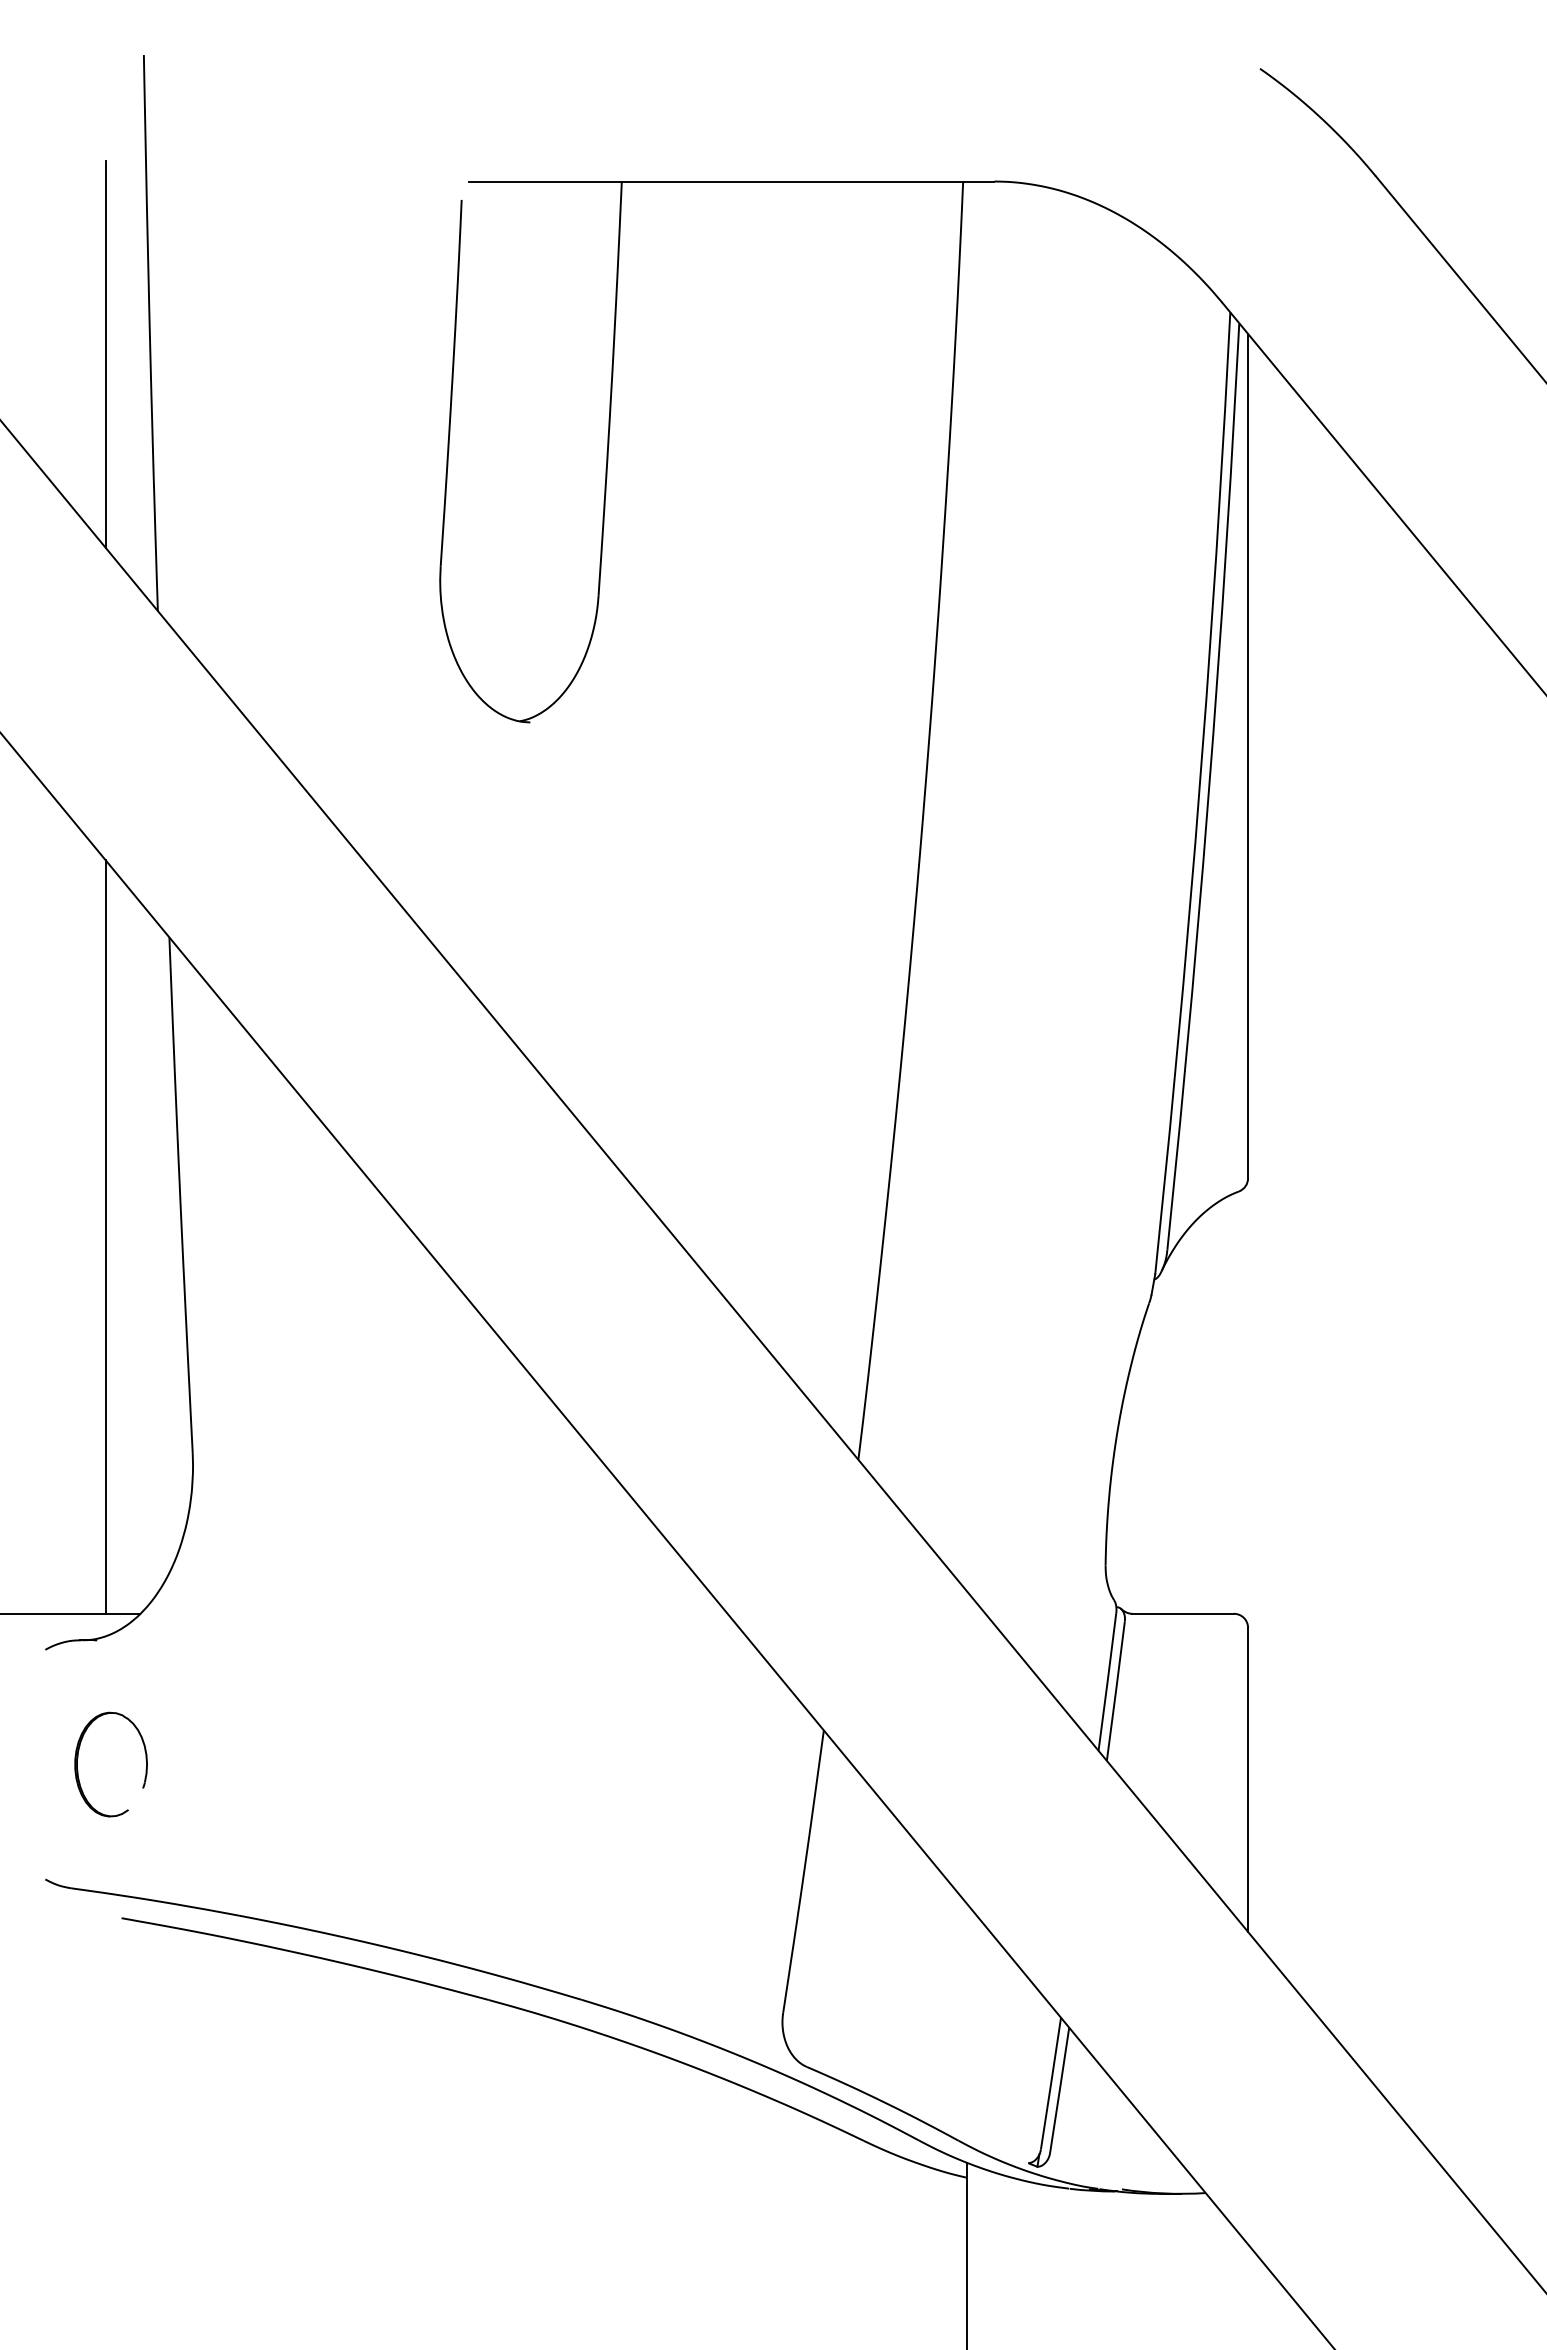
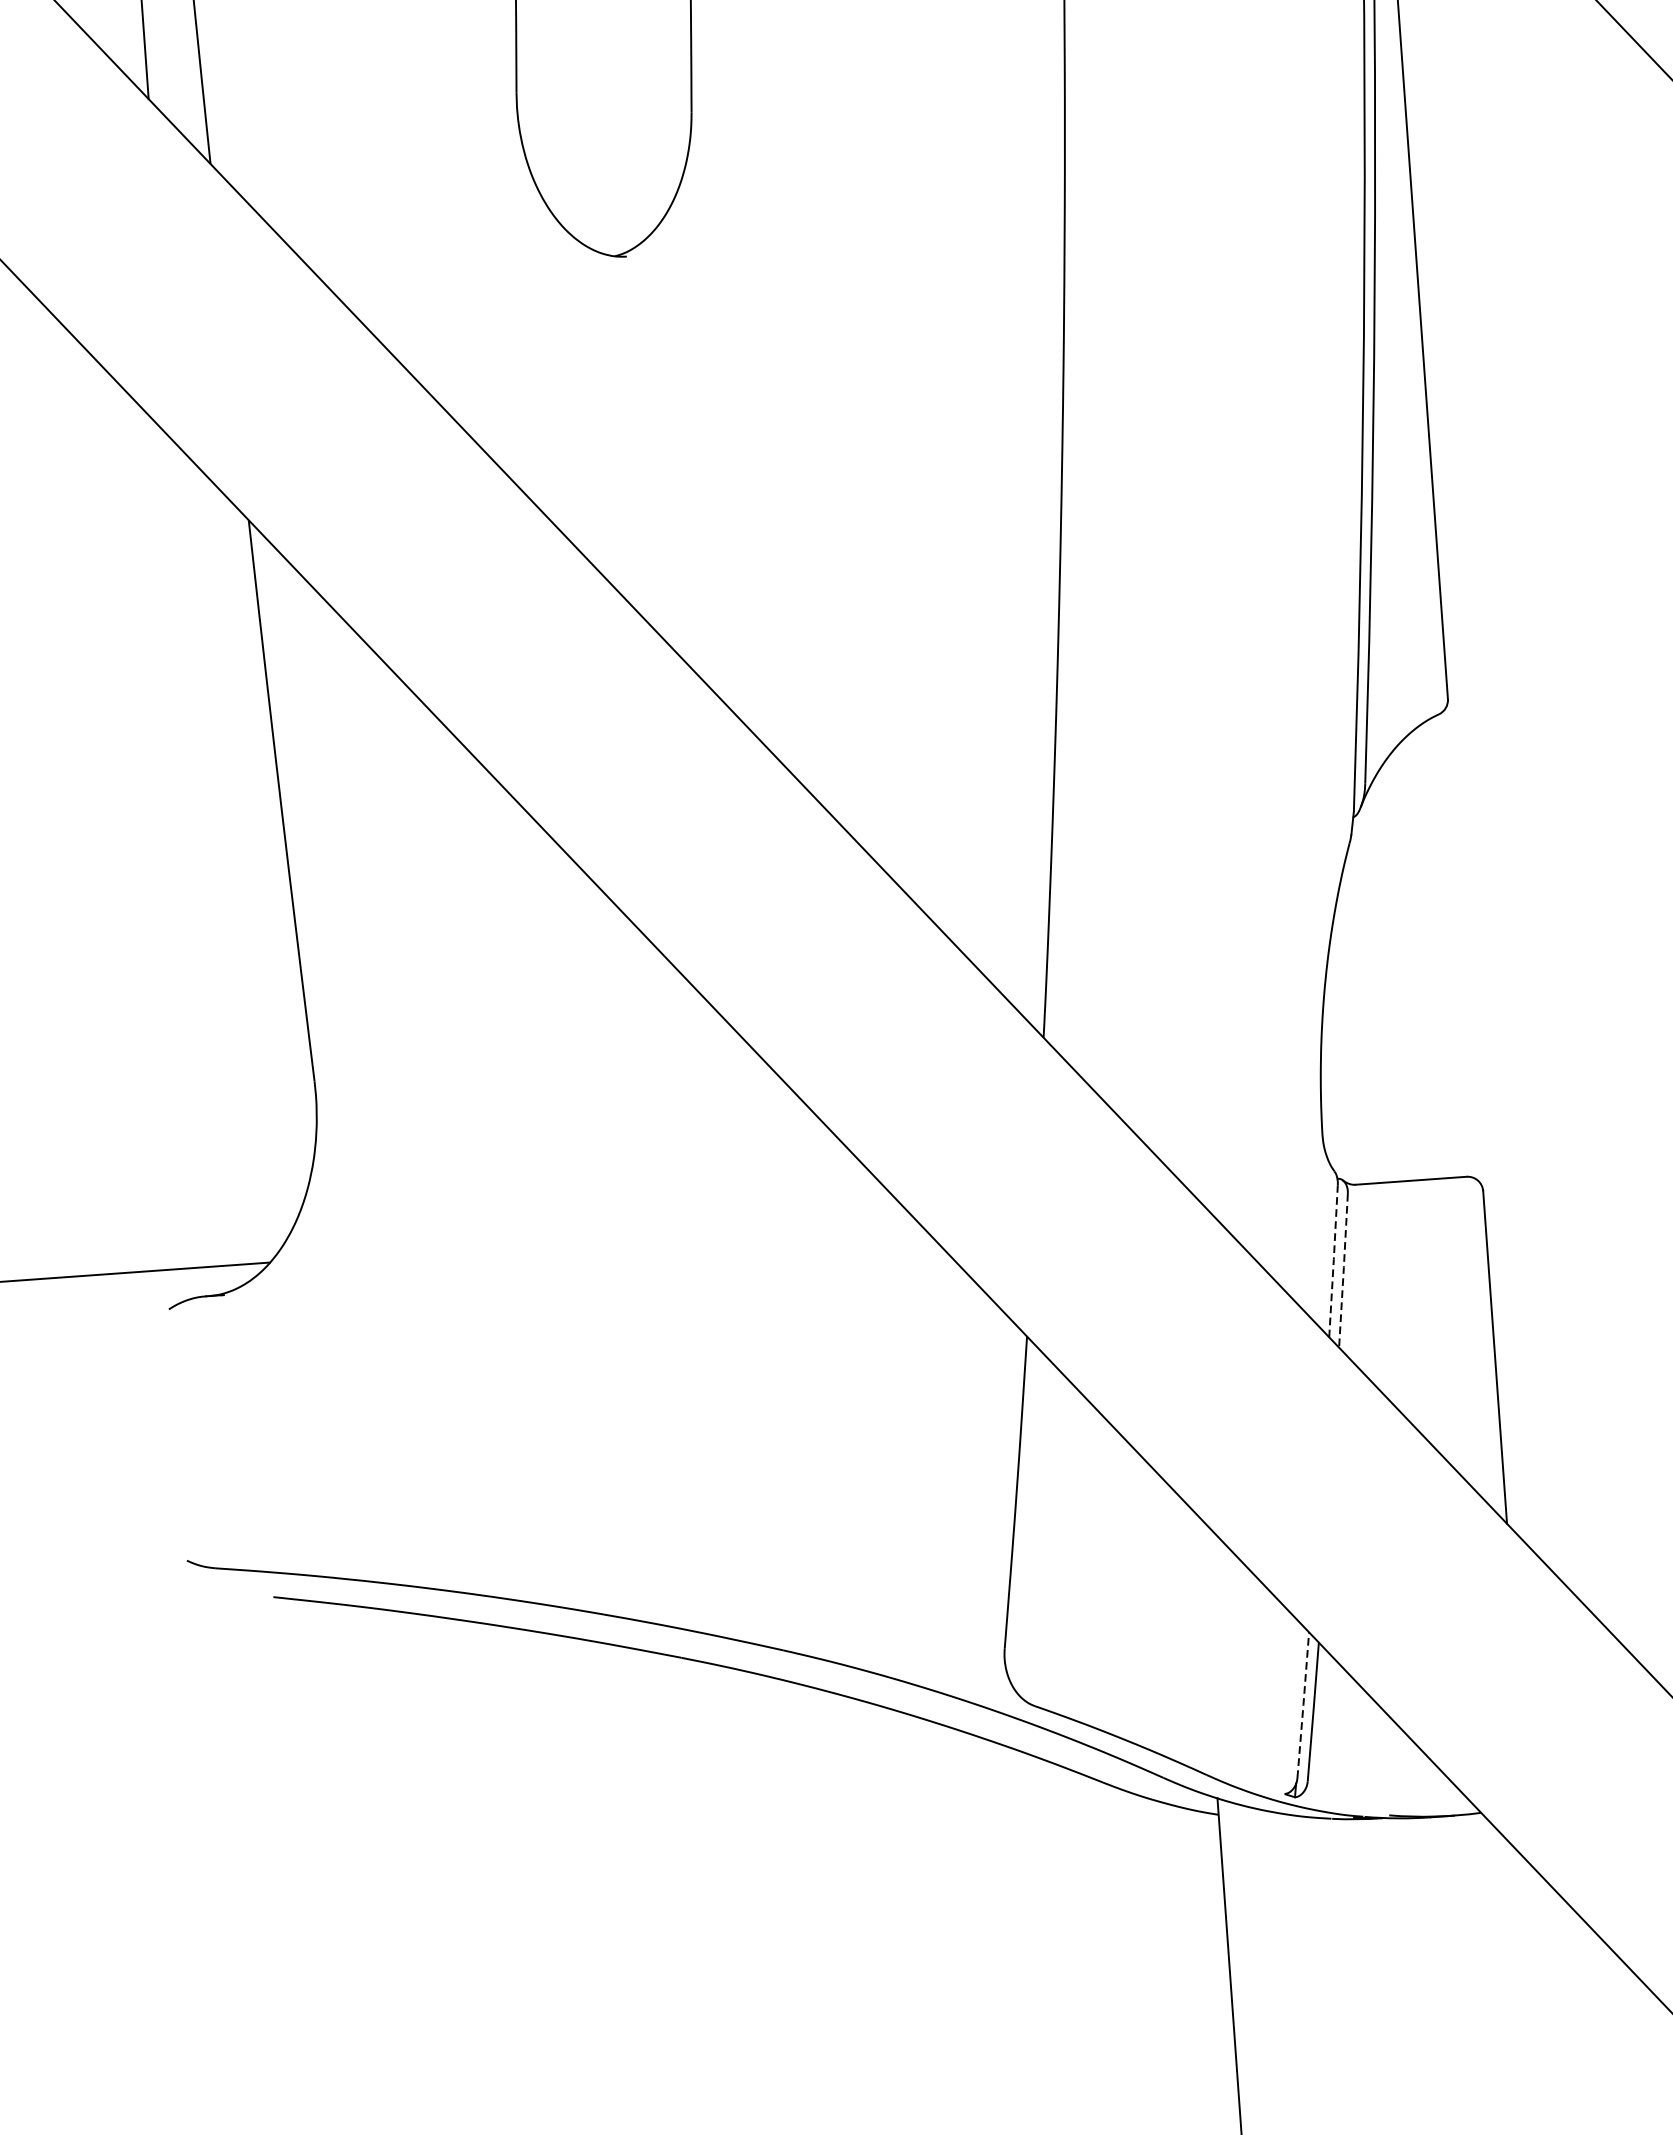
line: (105, 1236) -> (202, 852), removed
line: (1107, 1682) -> (1333, 1261), solid -> dashed
line: (1116, 1691) -> (1344, 1271), solid -> dashed
part: (78, 1758) -> (213, 1425), removed
line: (1051, 2082) -> (1303, 1703), solid -> dashed

